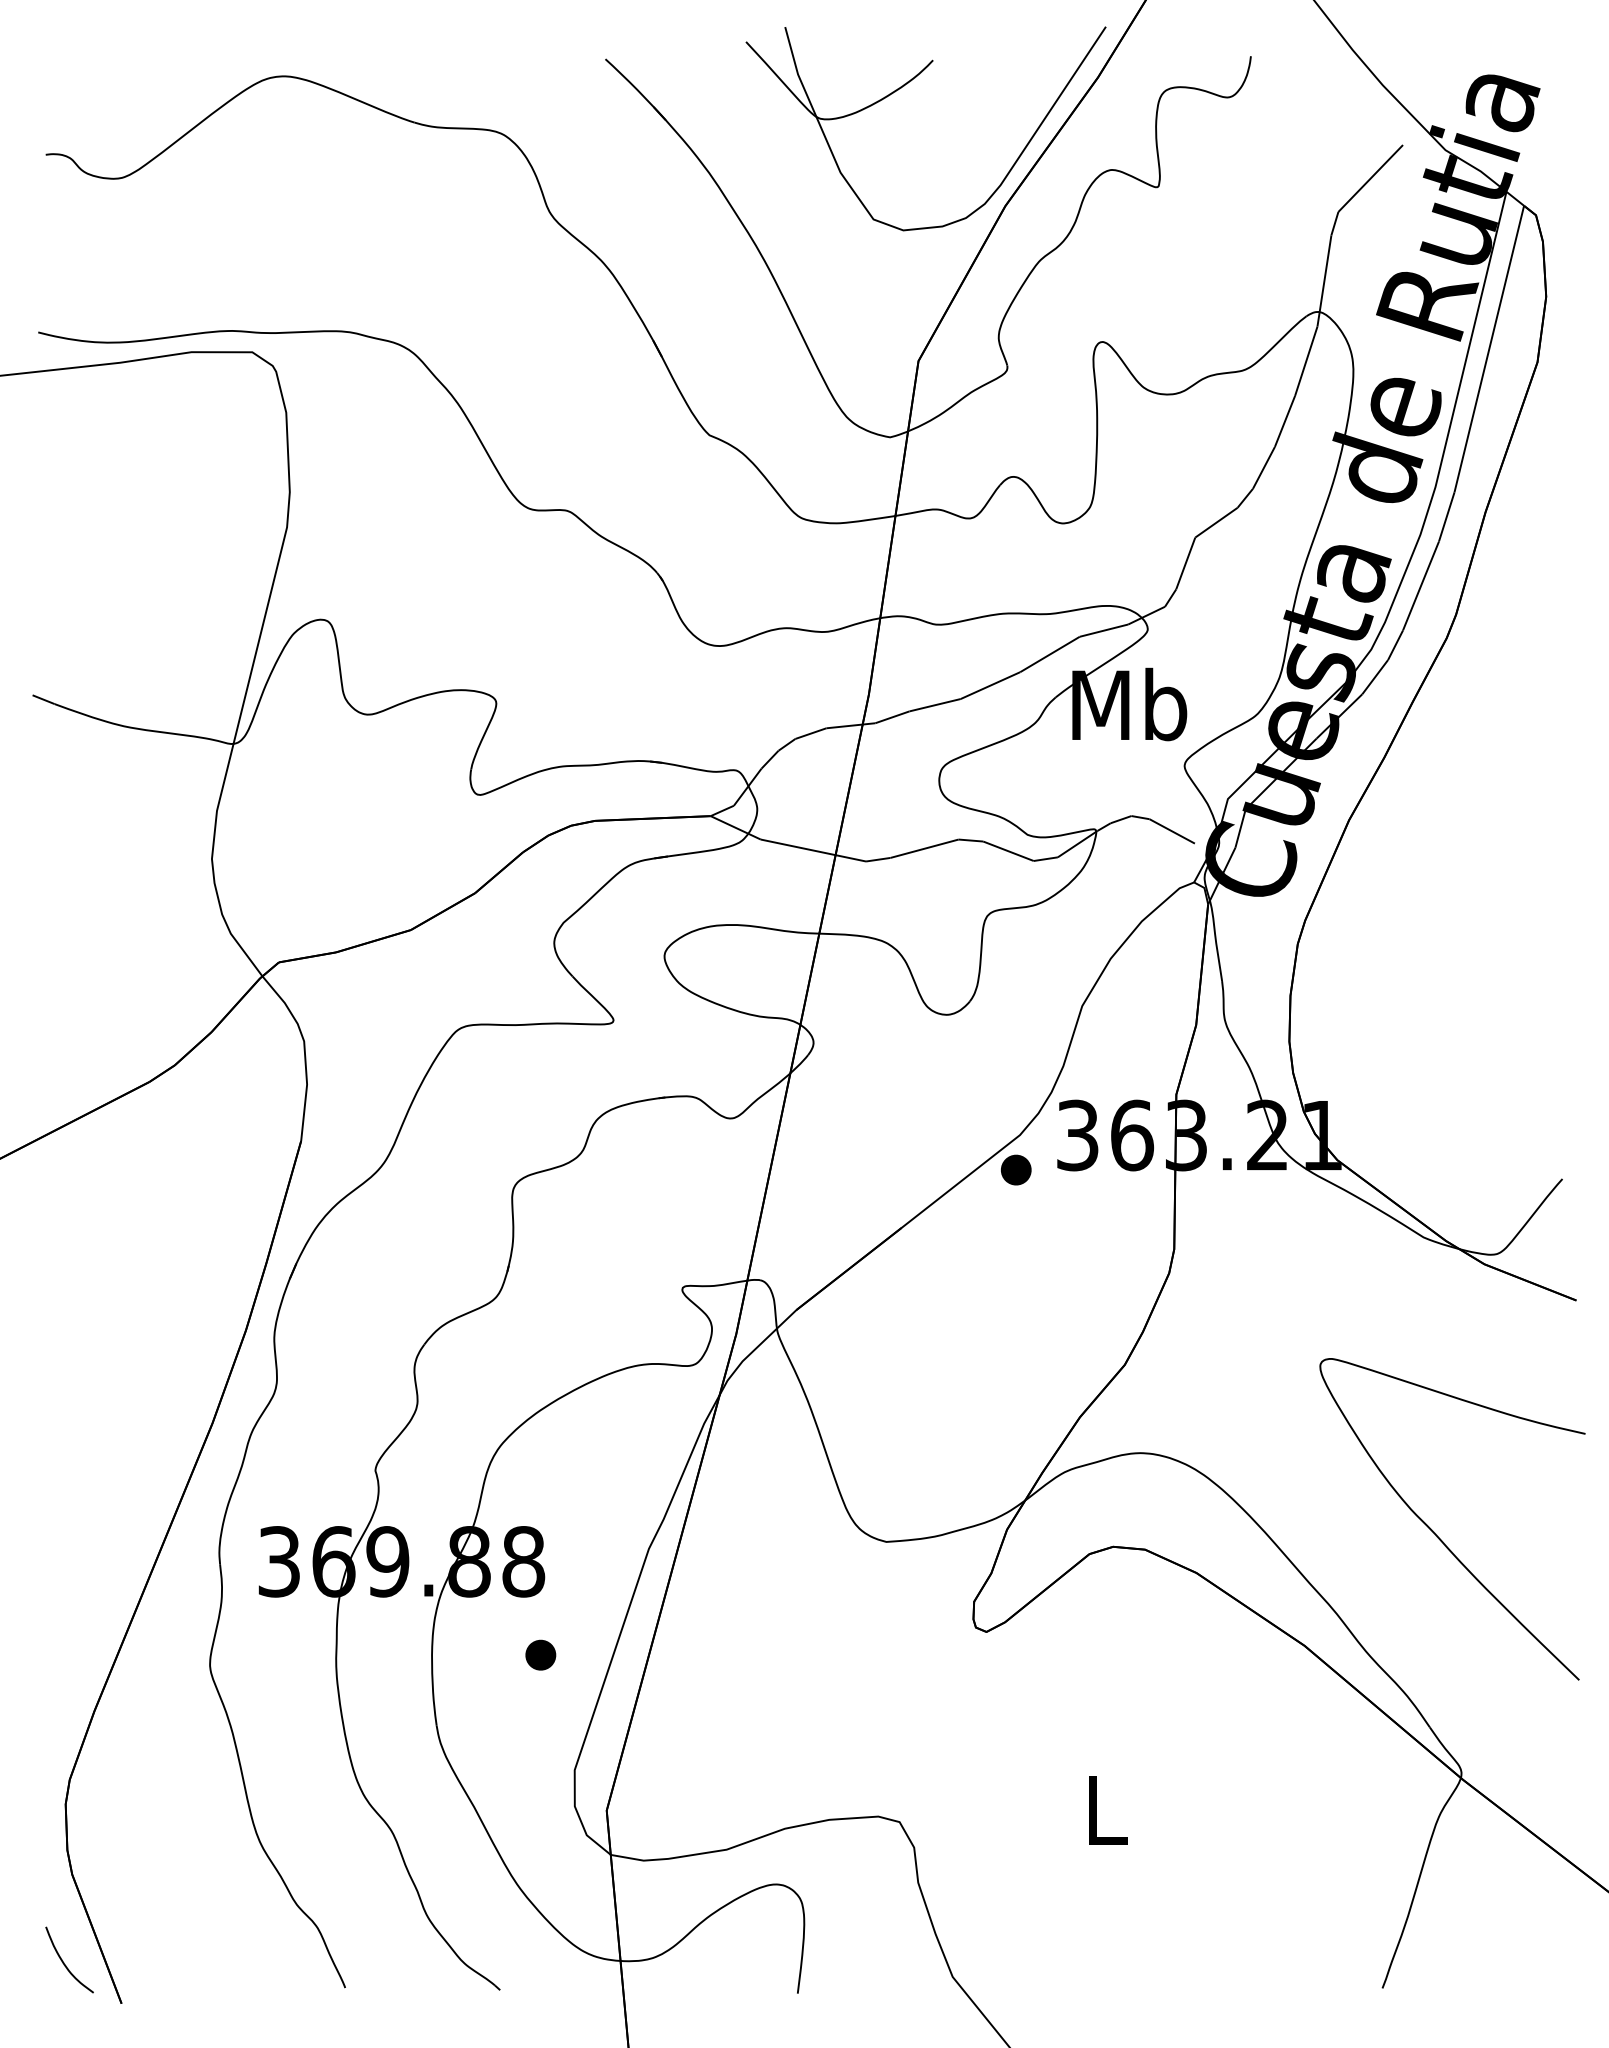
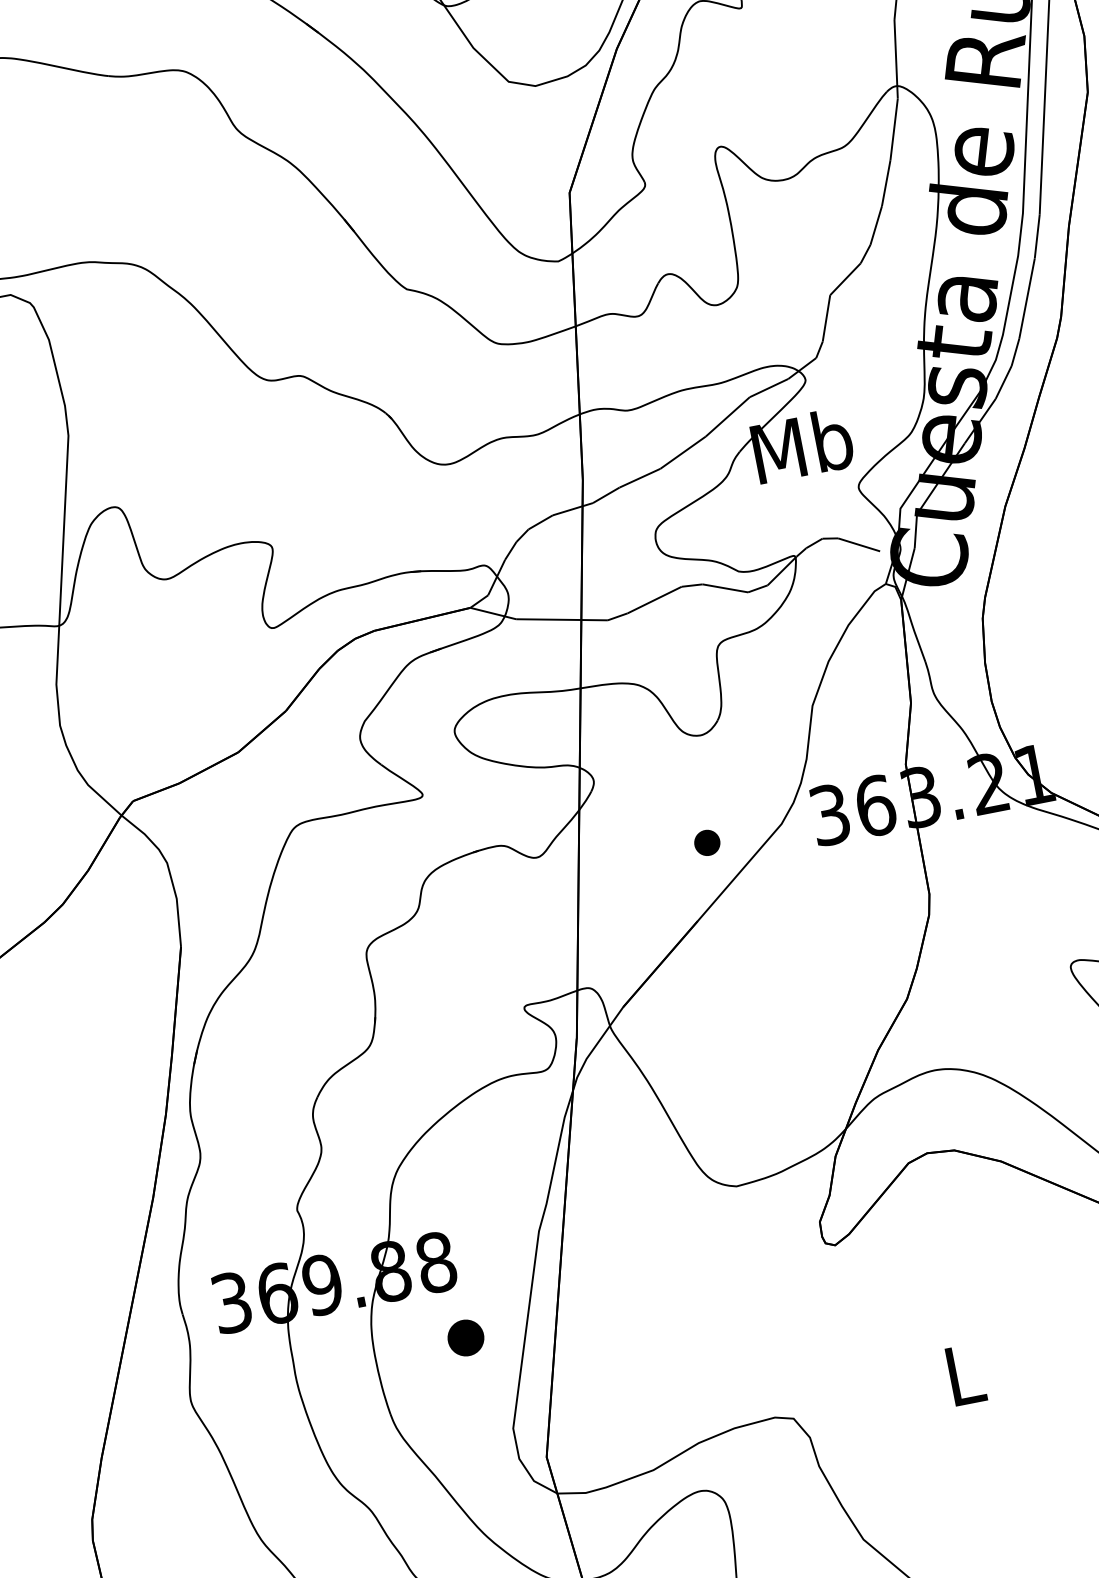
part: (1016, 1169) -> (707, 842), moved
part: (540, 1654) -> (465, 1337), size x1.4

